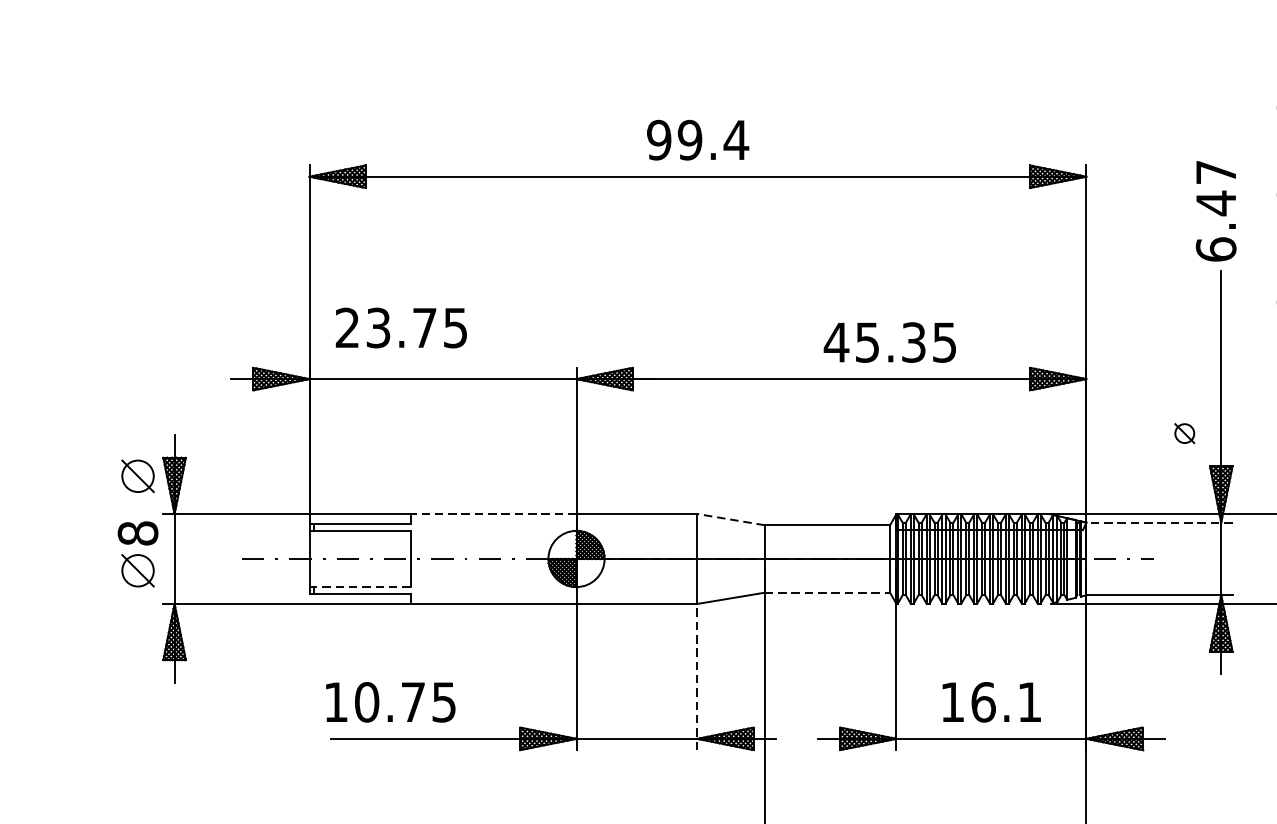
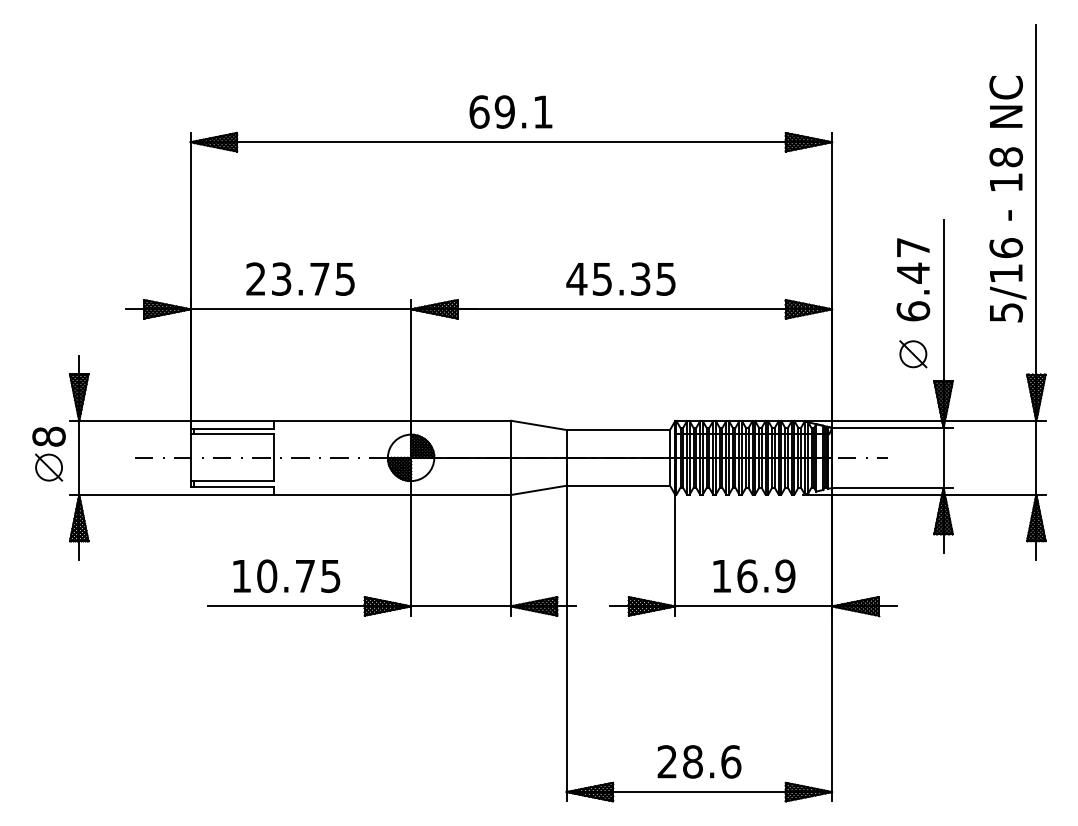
text: (698, 139) -> (511, 111), 99.4 -> 69.1
text: (1216, 210) -> (913, 279), moved
text: (401, 327) -> (300, 278), moved
text: (889, 341) -> (620, 278), moved
part: (1184, 433) -> (913, 354), size x1.67
part: (138, 476) -> (49, 389), removed
line: (493, 513) -> (342, 420), dashed -> solid
line: (730, 519) -> (538, 425), dashed -> solid
line: (1158, 522) -> (891, 427), dashed -> solid
line: (360, 587) -> (232, 481), dashed -> solid
line: (827, 592) -> (618, 485), dashed -> solid
line: (696, 675) -> (510, 554), dashed -> solid
text: (390, 701) -> (286, 575), moved
text: (1029, 702) -> (785, 576), 16.1 -> 16.9

